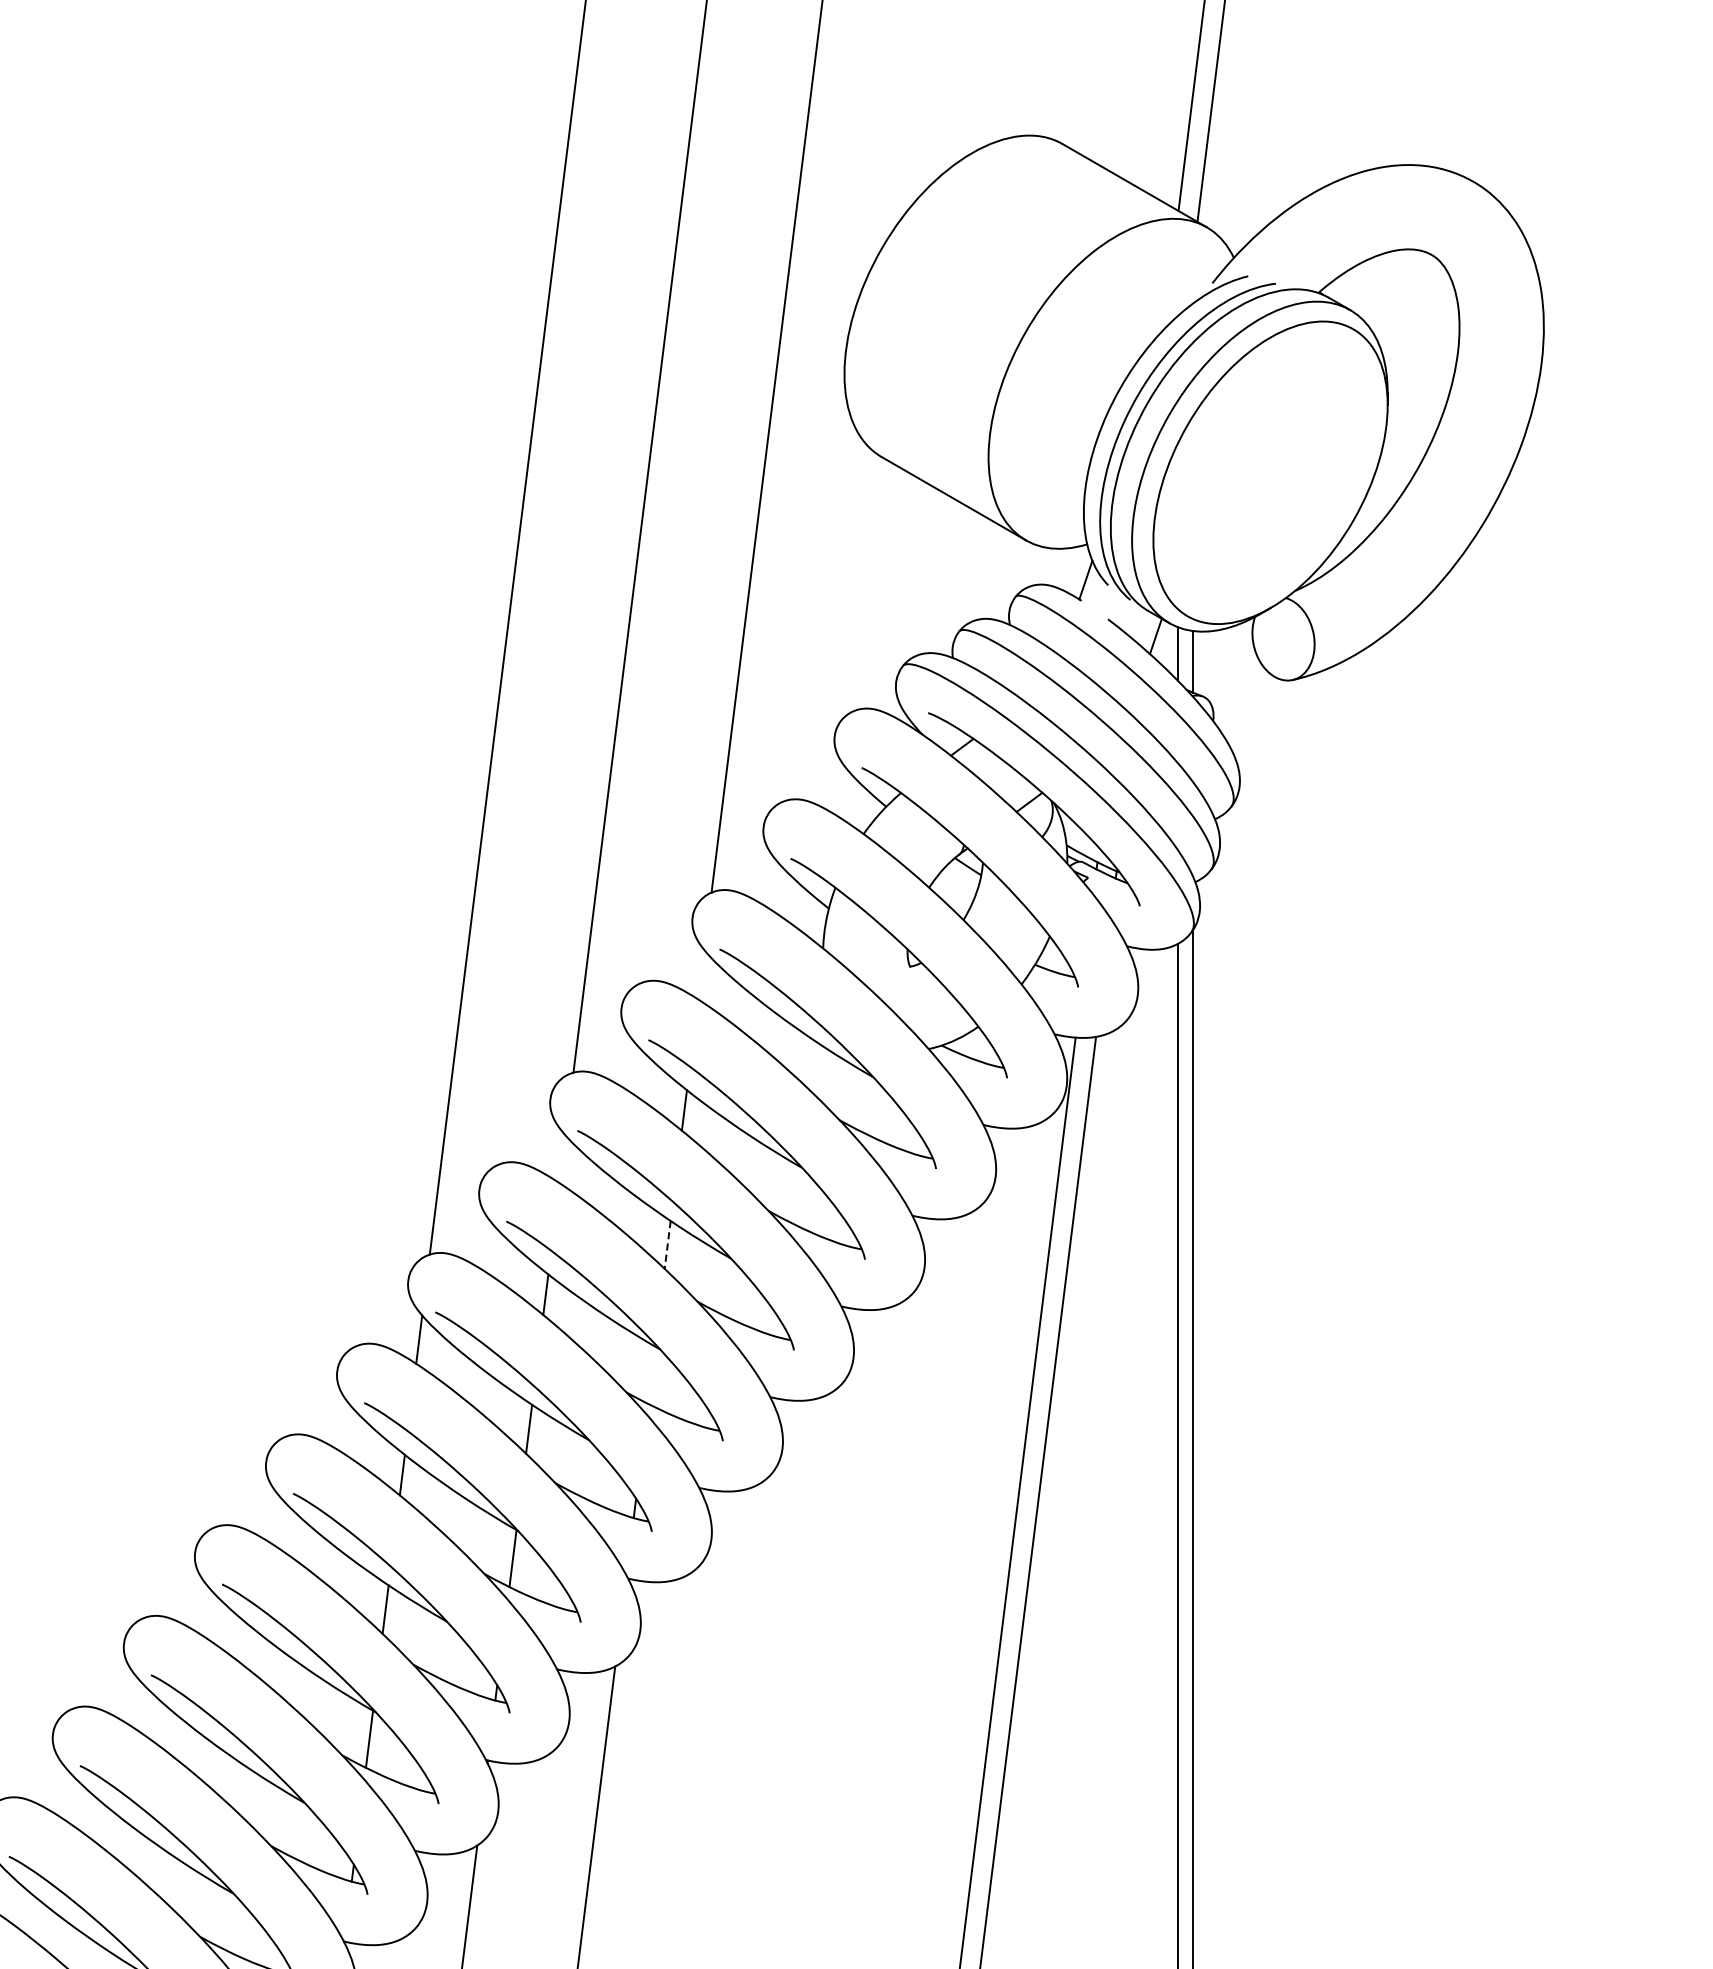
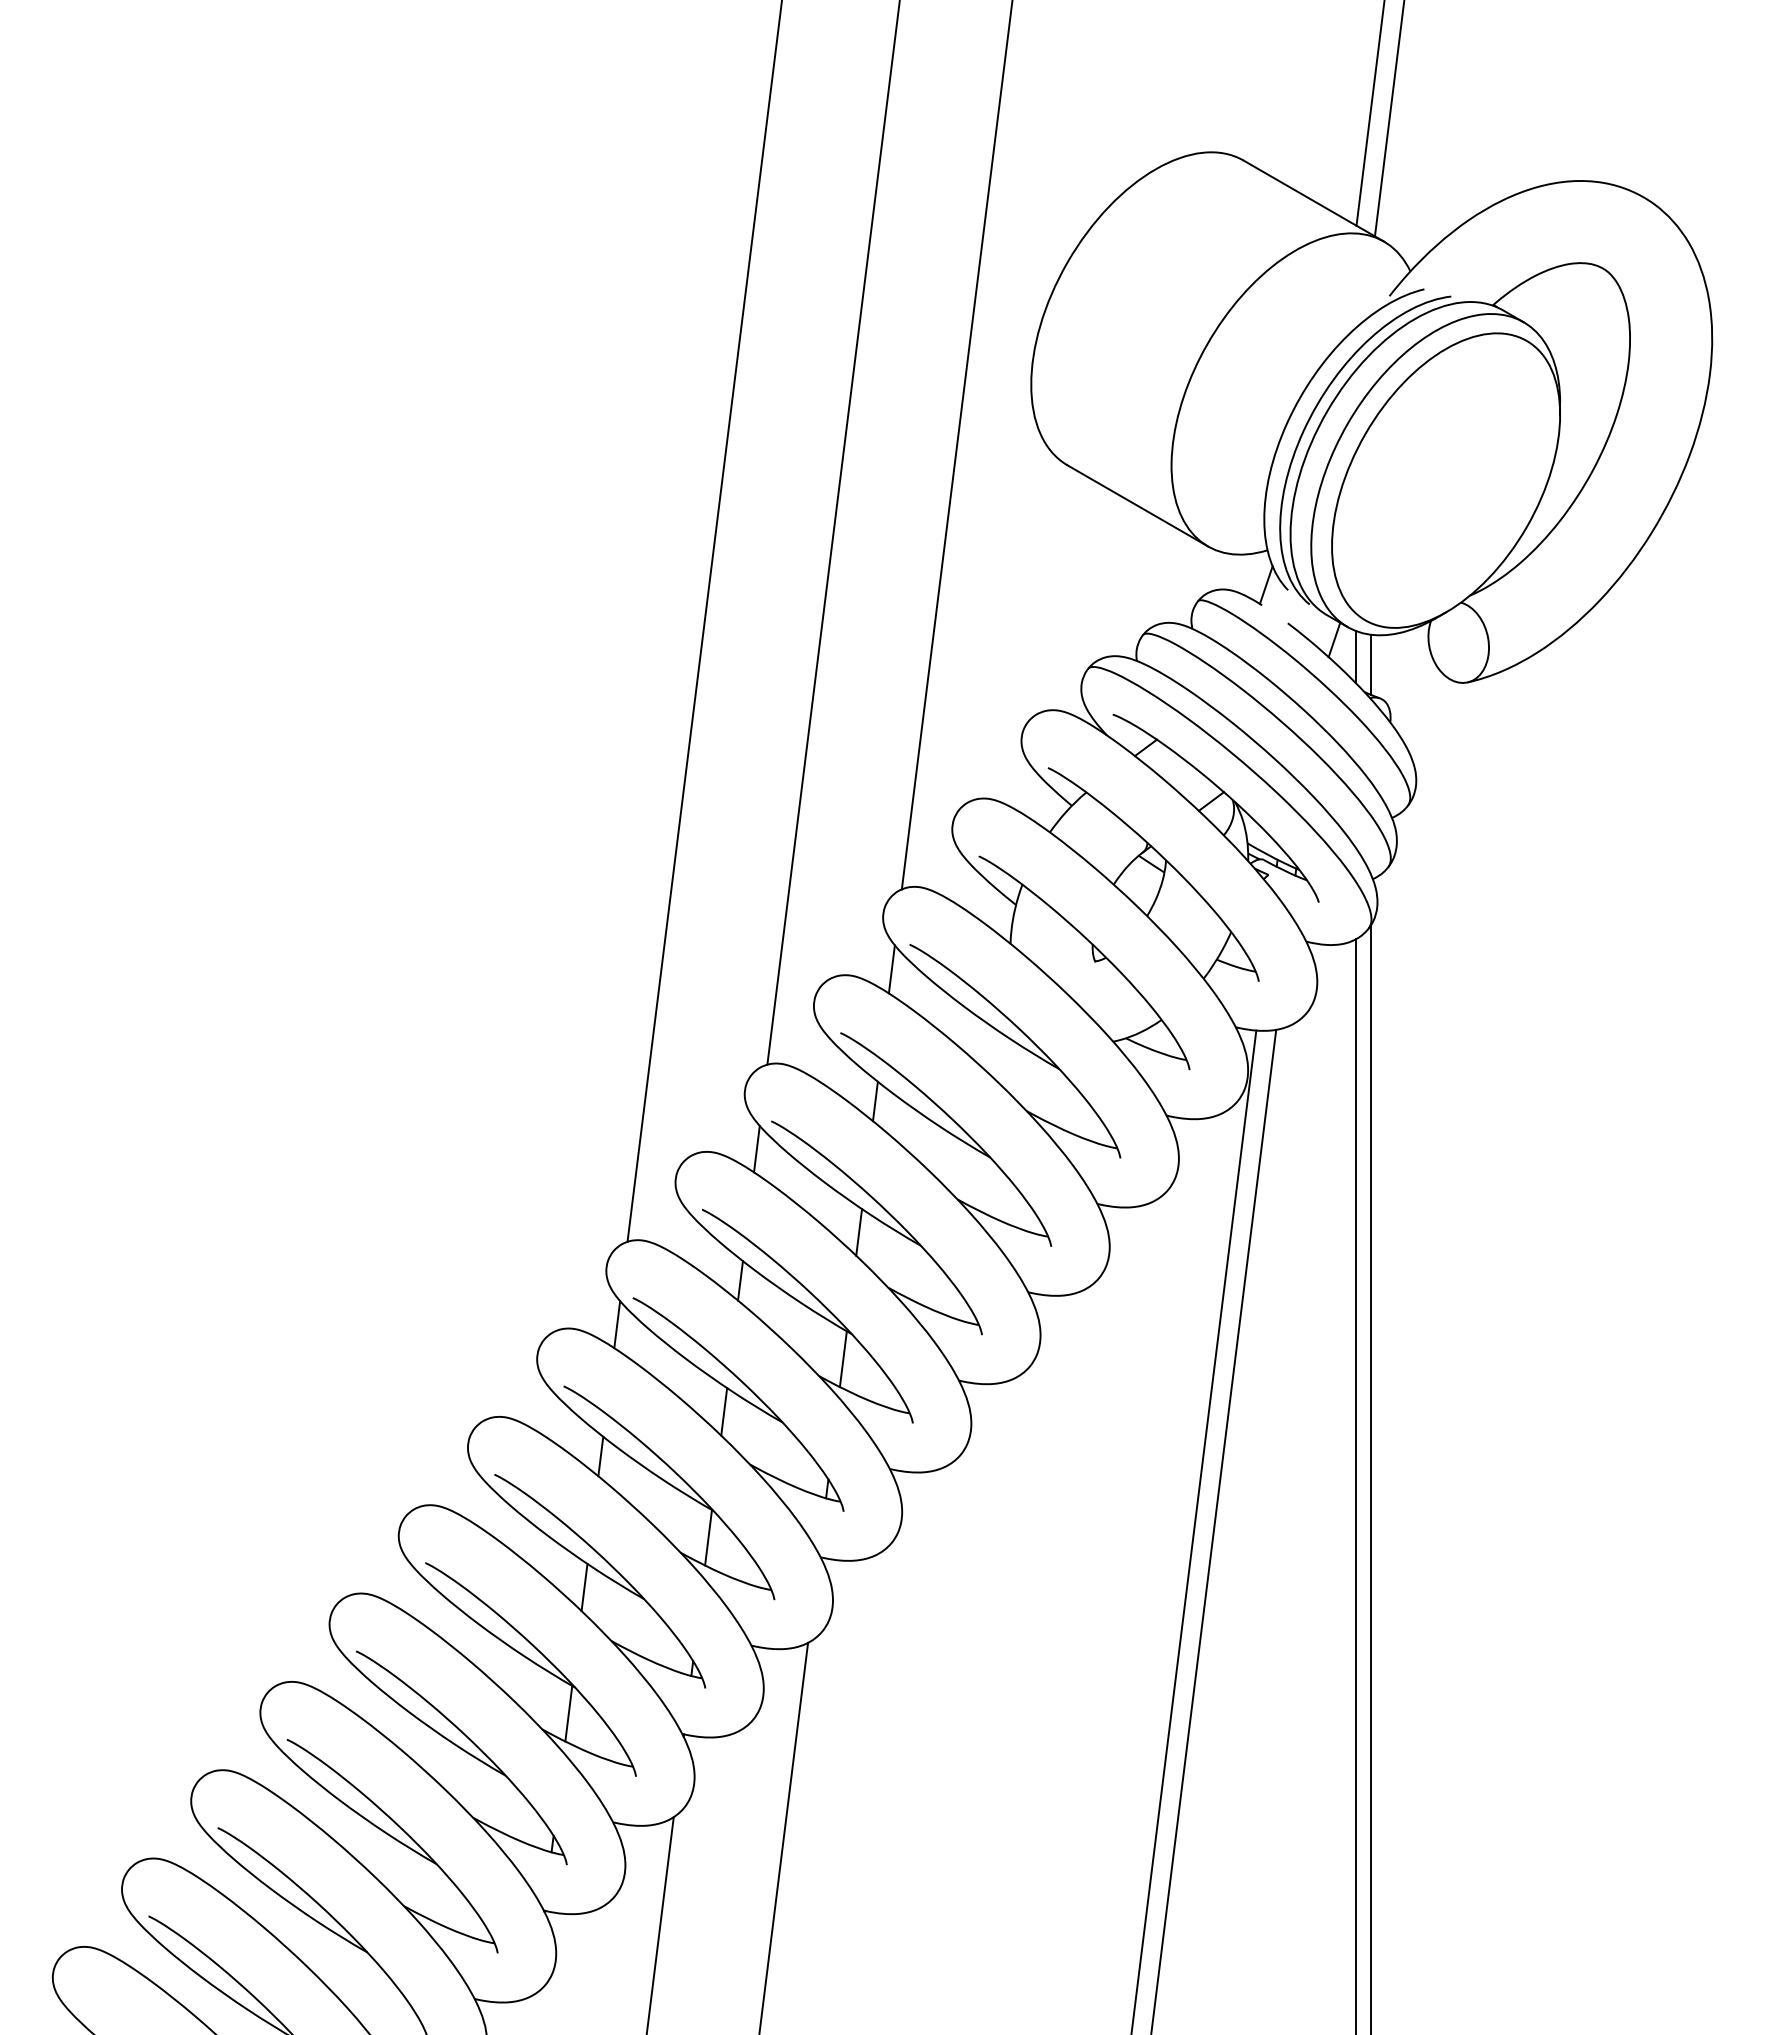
line: (700, 974) -> (891, 969), added
line: (562, 1158) -> (756, 1148), added
line: (668, 1245) -> (859, 1232), dashed -> solid
line: (650, 1375) -> (842, 1359), added

